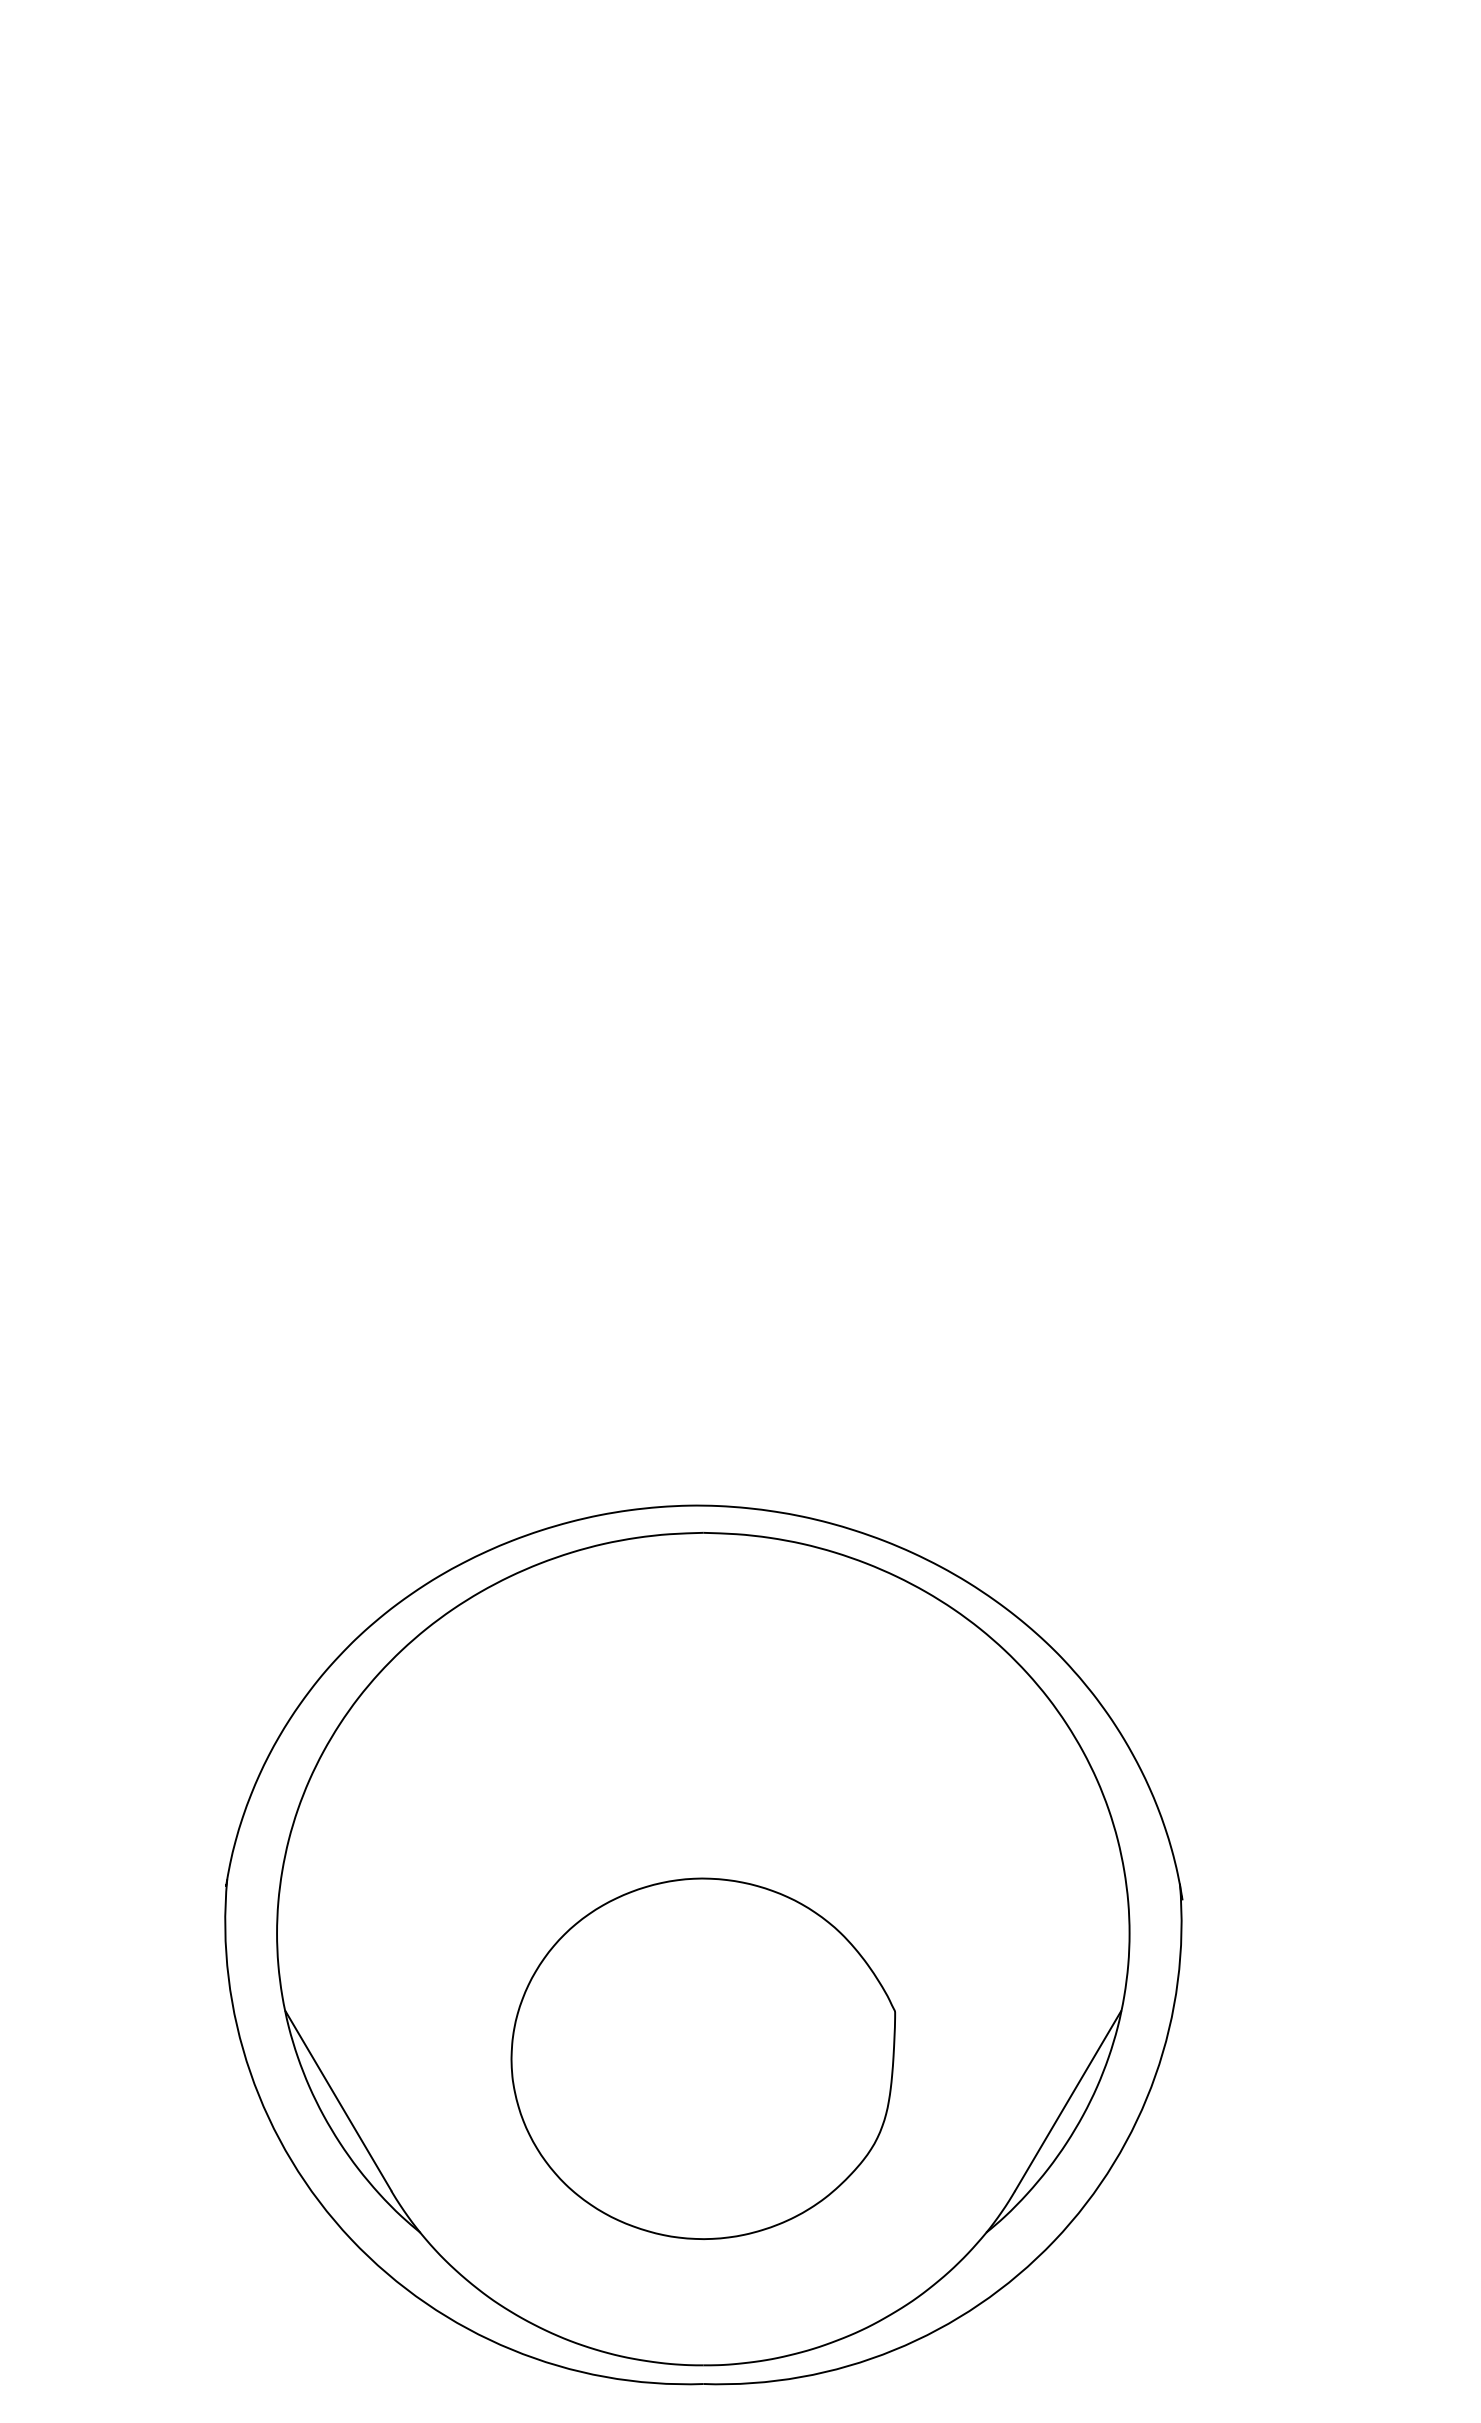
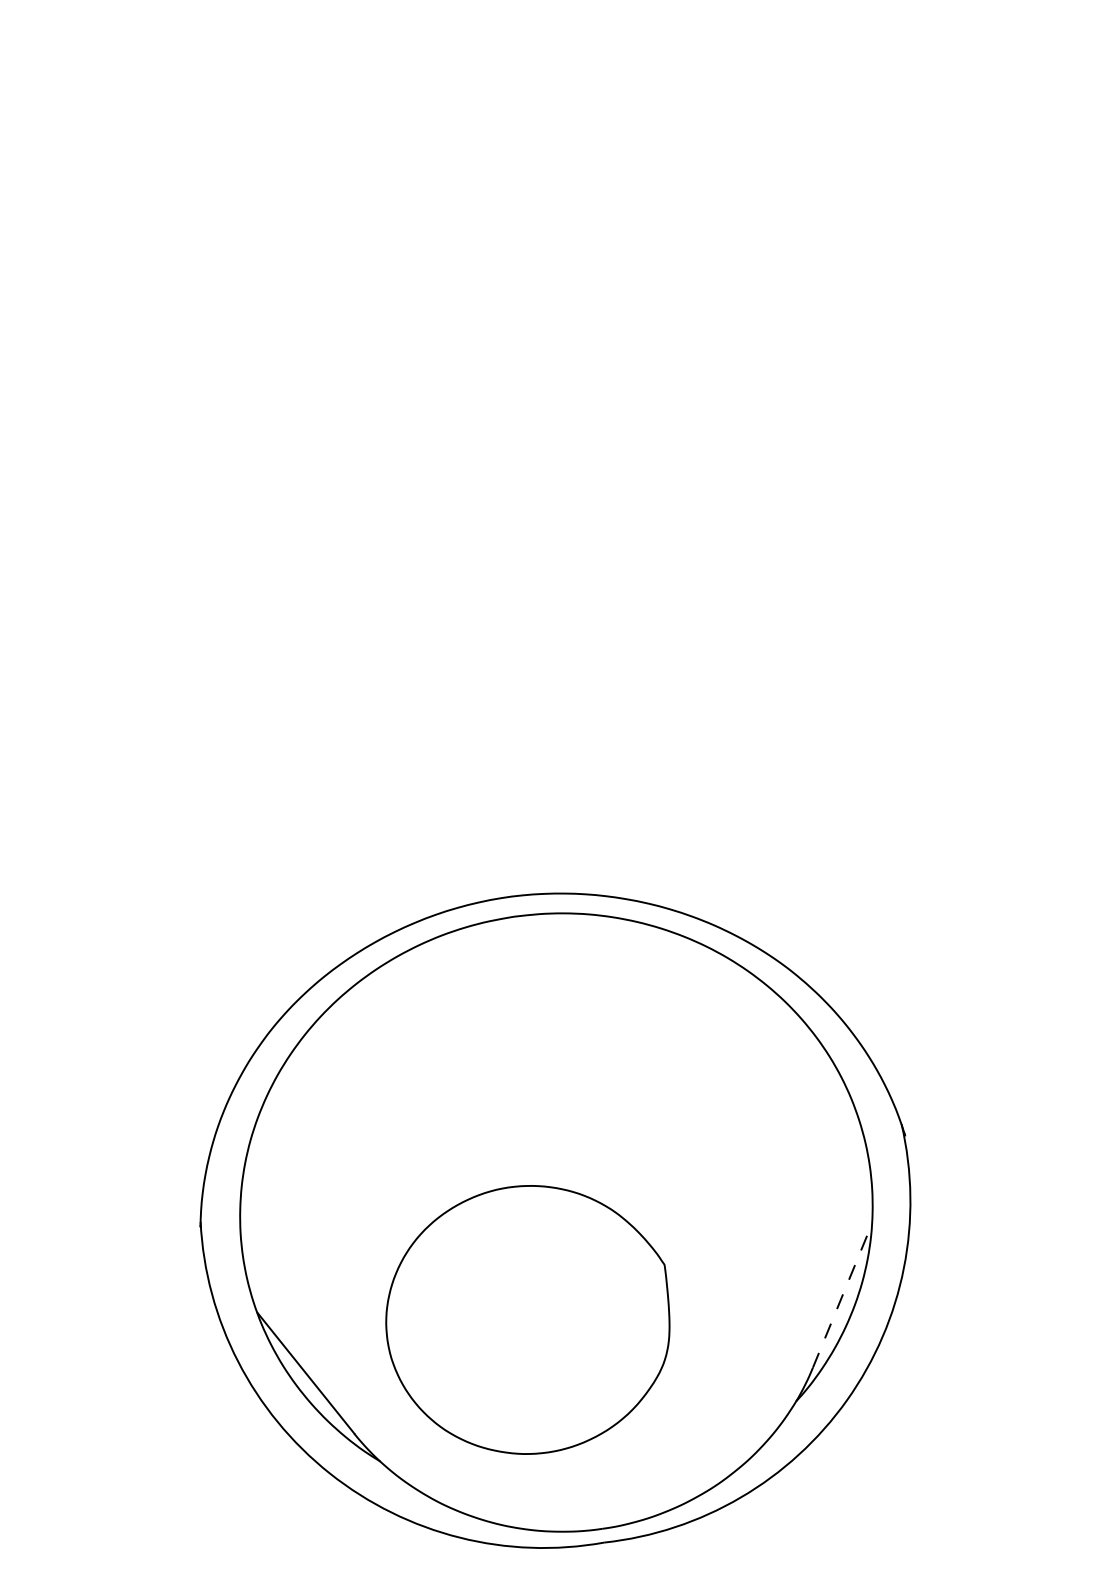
part: (702, 2058) -> (527, 1319), moved
line: (1068, 2100) -> (842, 1295), solid -> dashed

